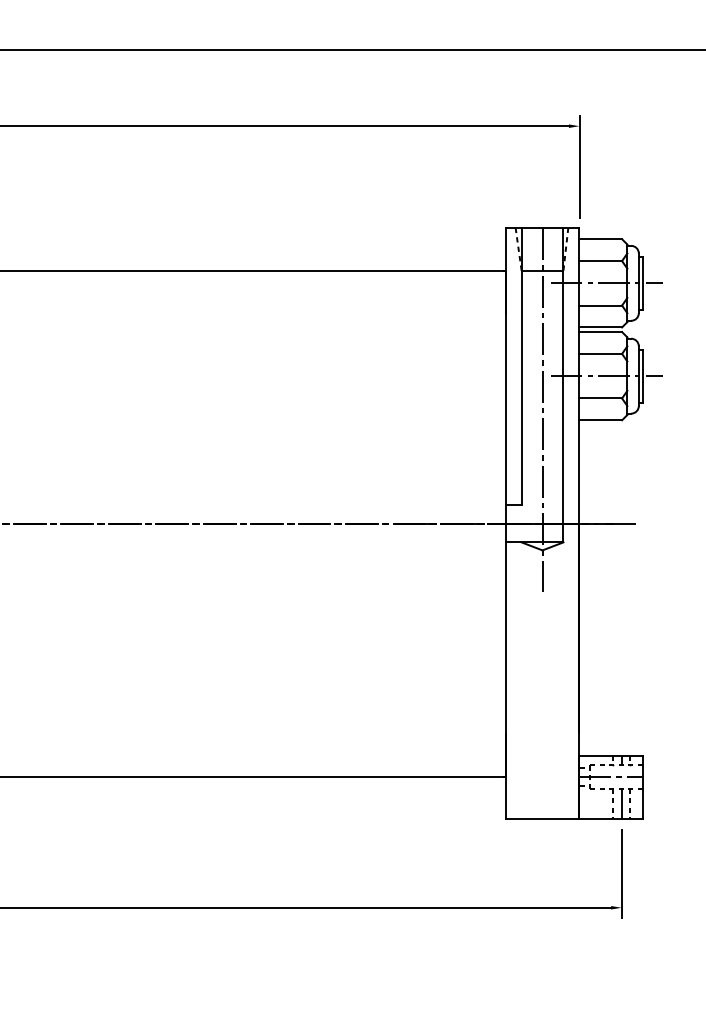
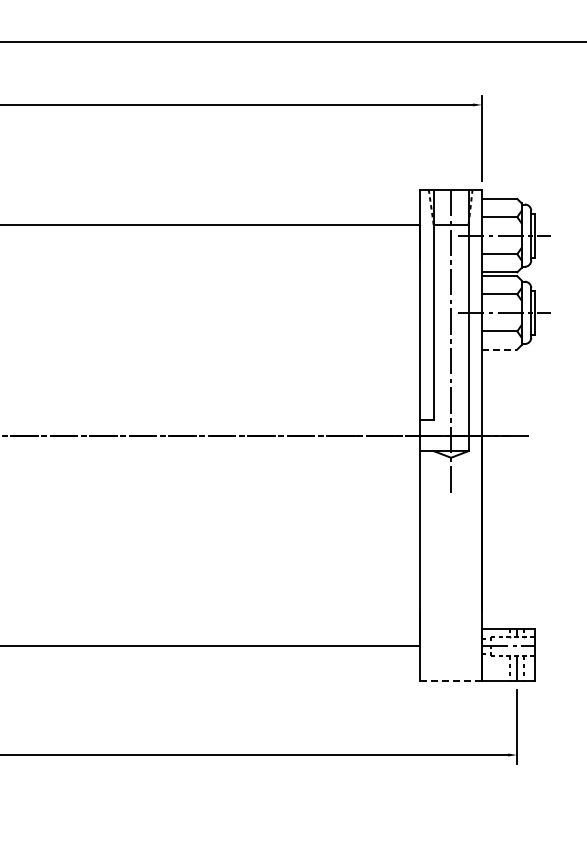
line: (600, 420) -> (499, 349), solid -> dashed
line: (542, 819) -> (451, 681), solid -> dashed

